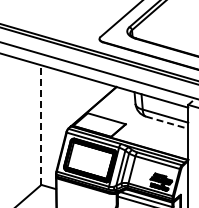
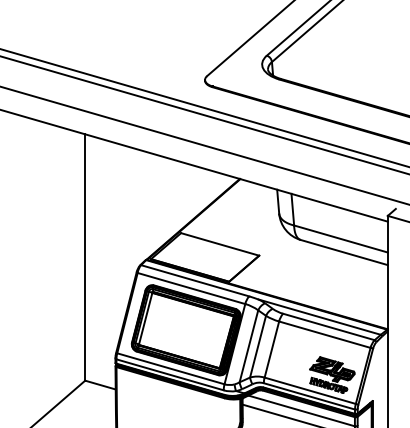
line: (167, 122) -> (345, 252), dashed -> solid
line: (41, 125) -> (85, 258), dashed -> solid

